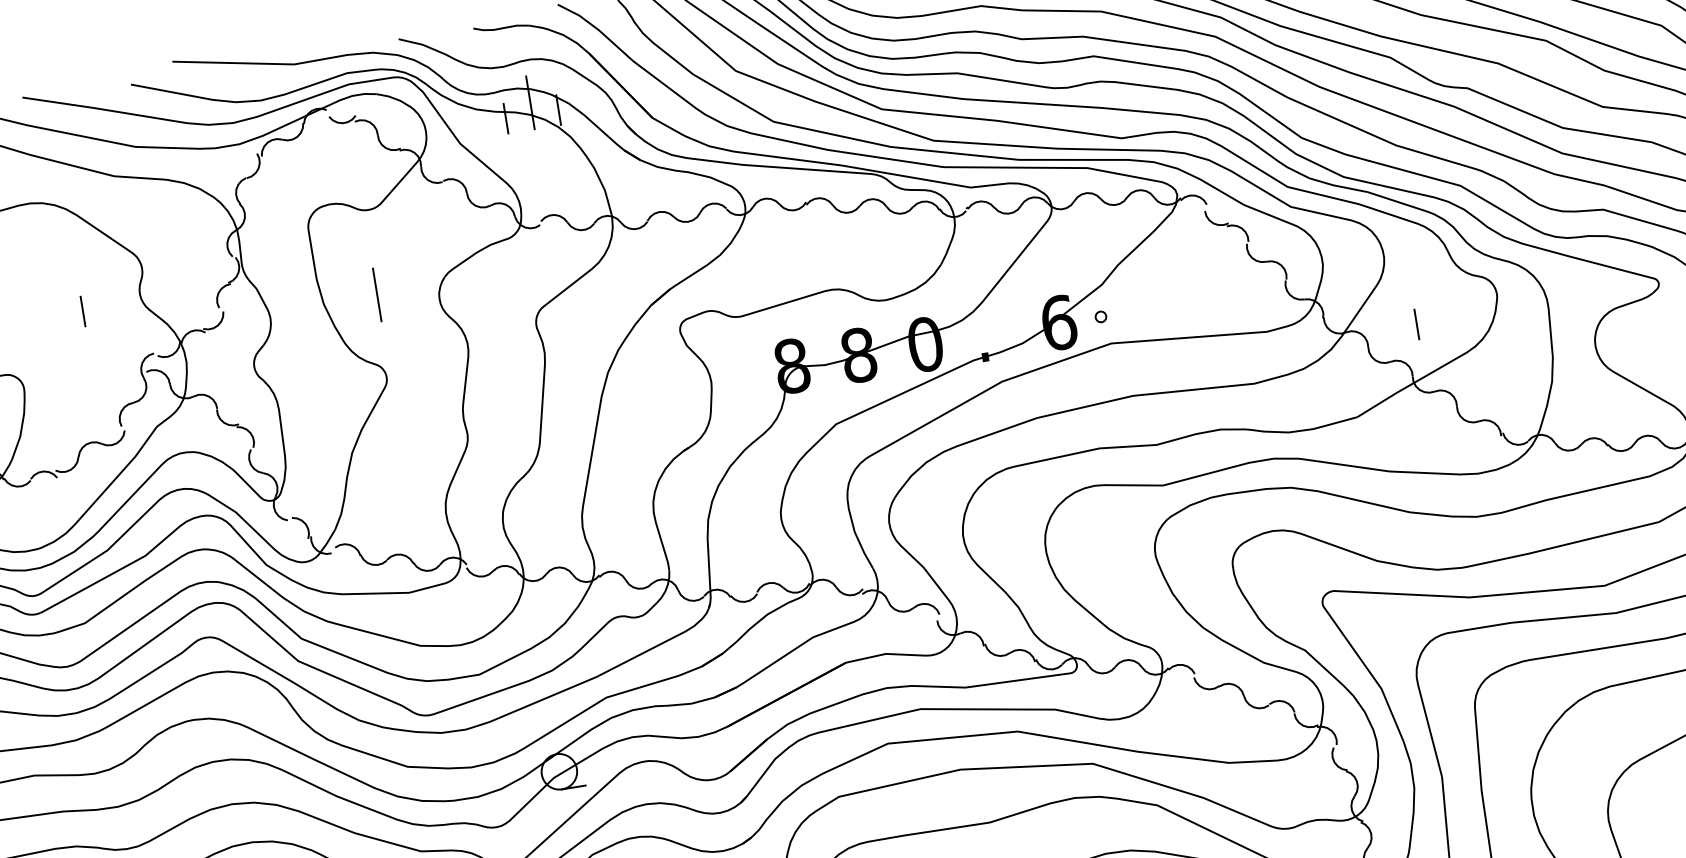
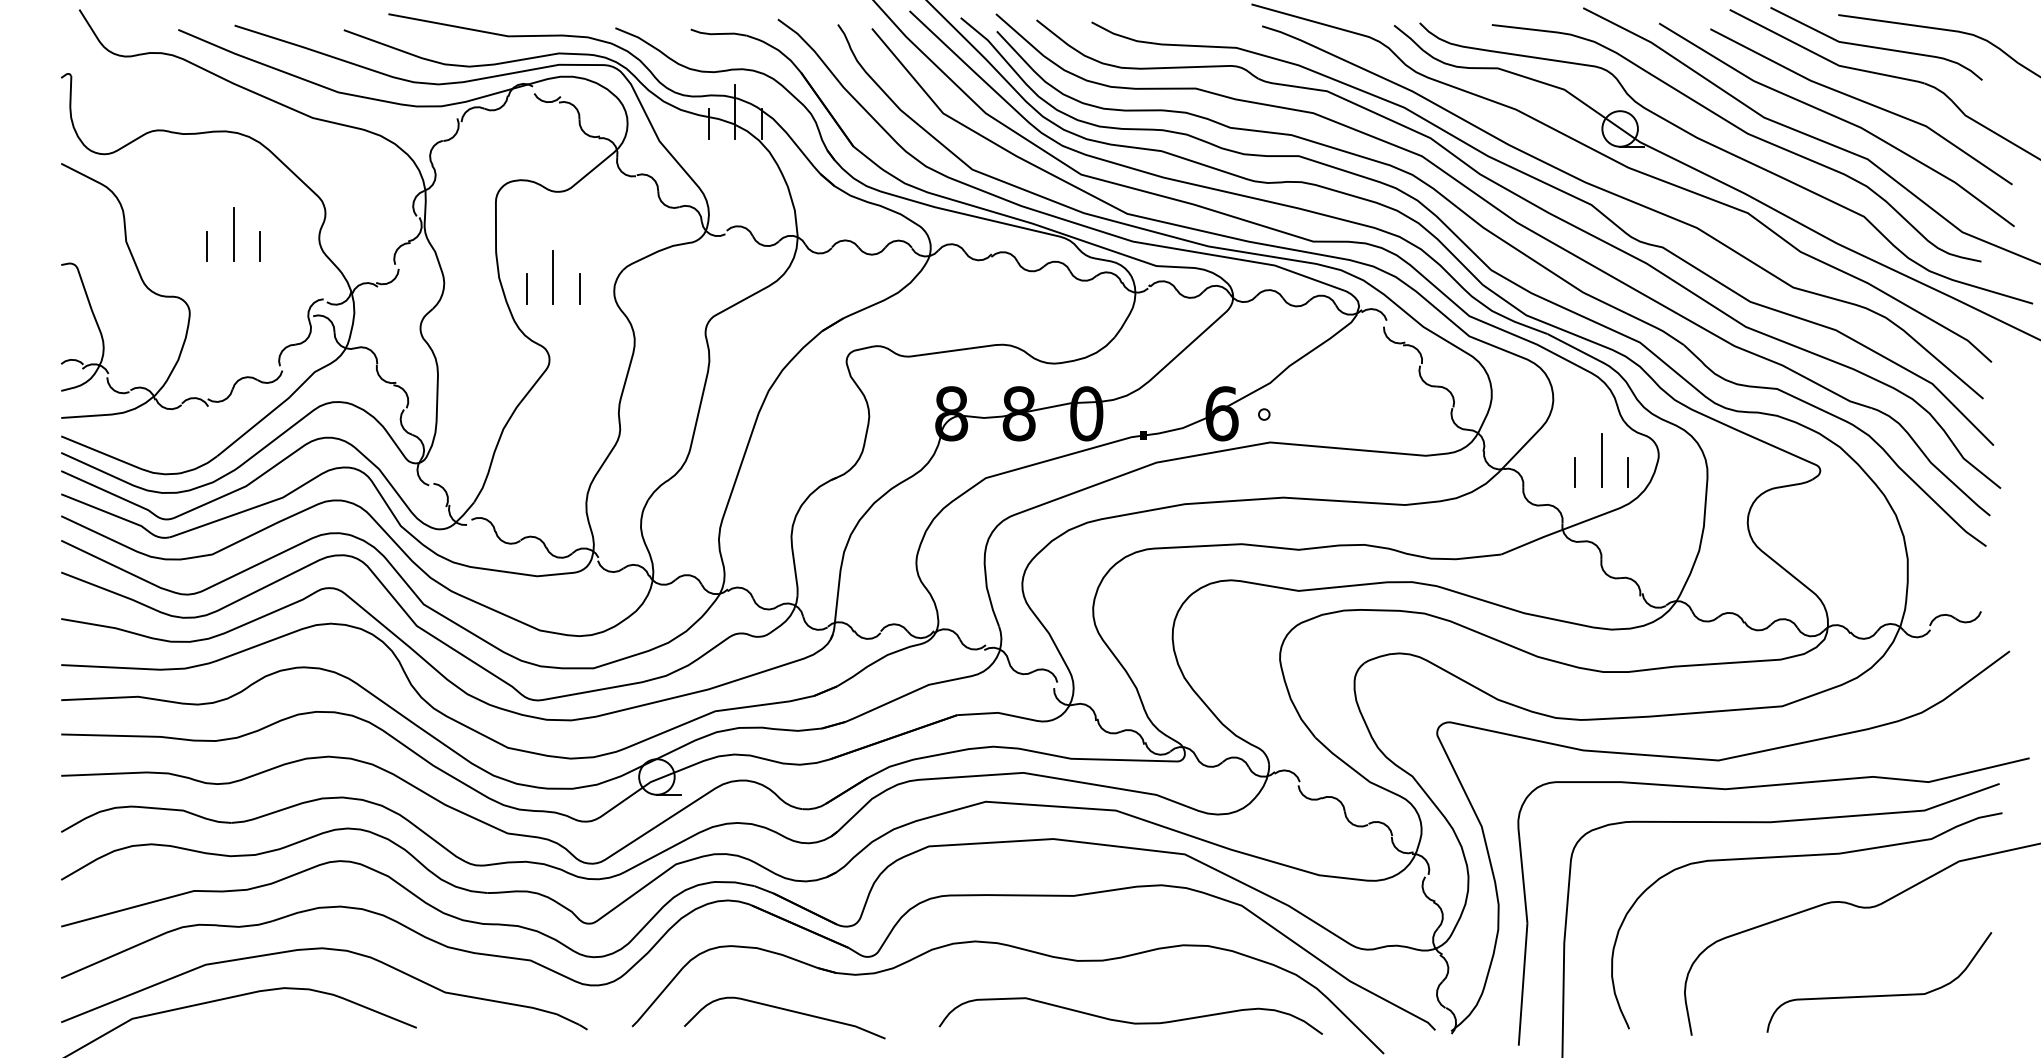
line: (405, 301) -> (580, 288), added
line: (54, 303) -> (233, 234), added
line: (1441, 308) -> (1601, 460), added
line: (352, 310) -> (526, 288), added
line: (1469, 315) -> (1628, 472), added
line: (29, 320) -> (206, 246), added

